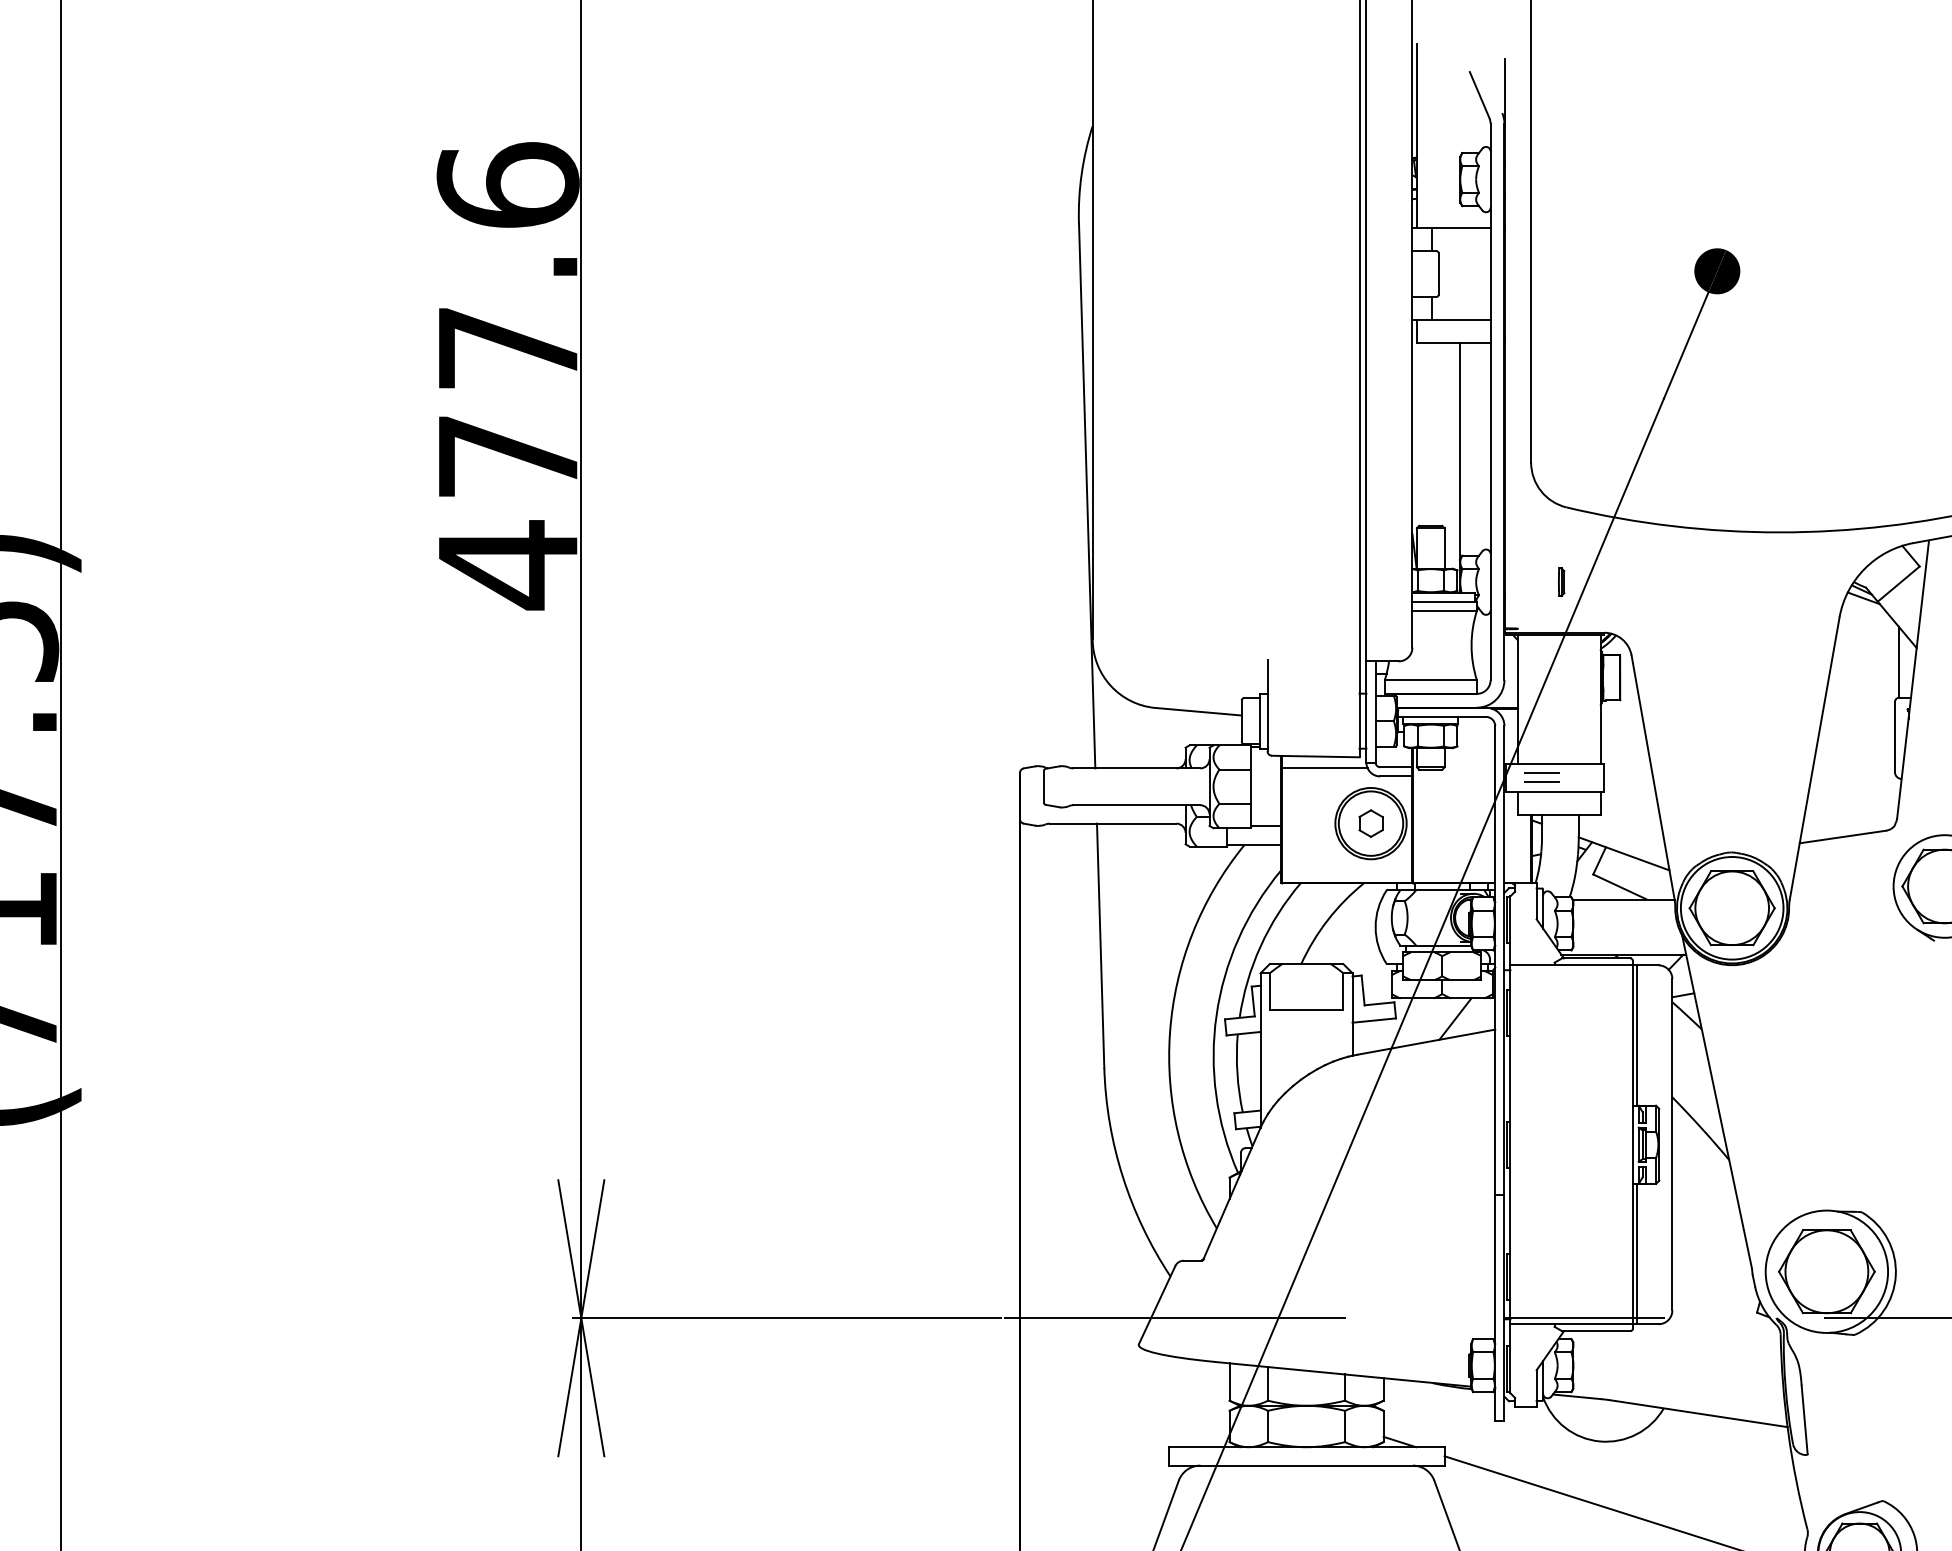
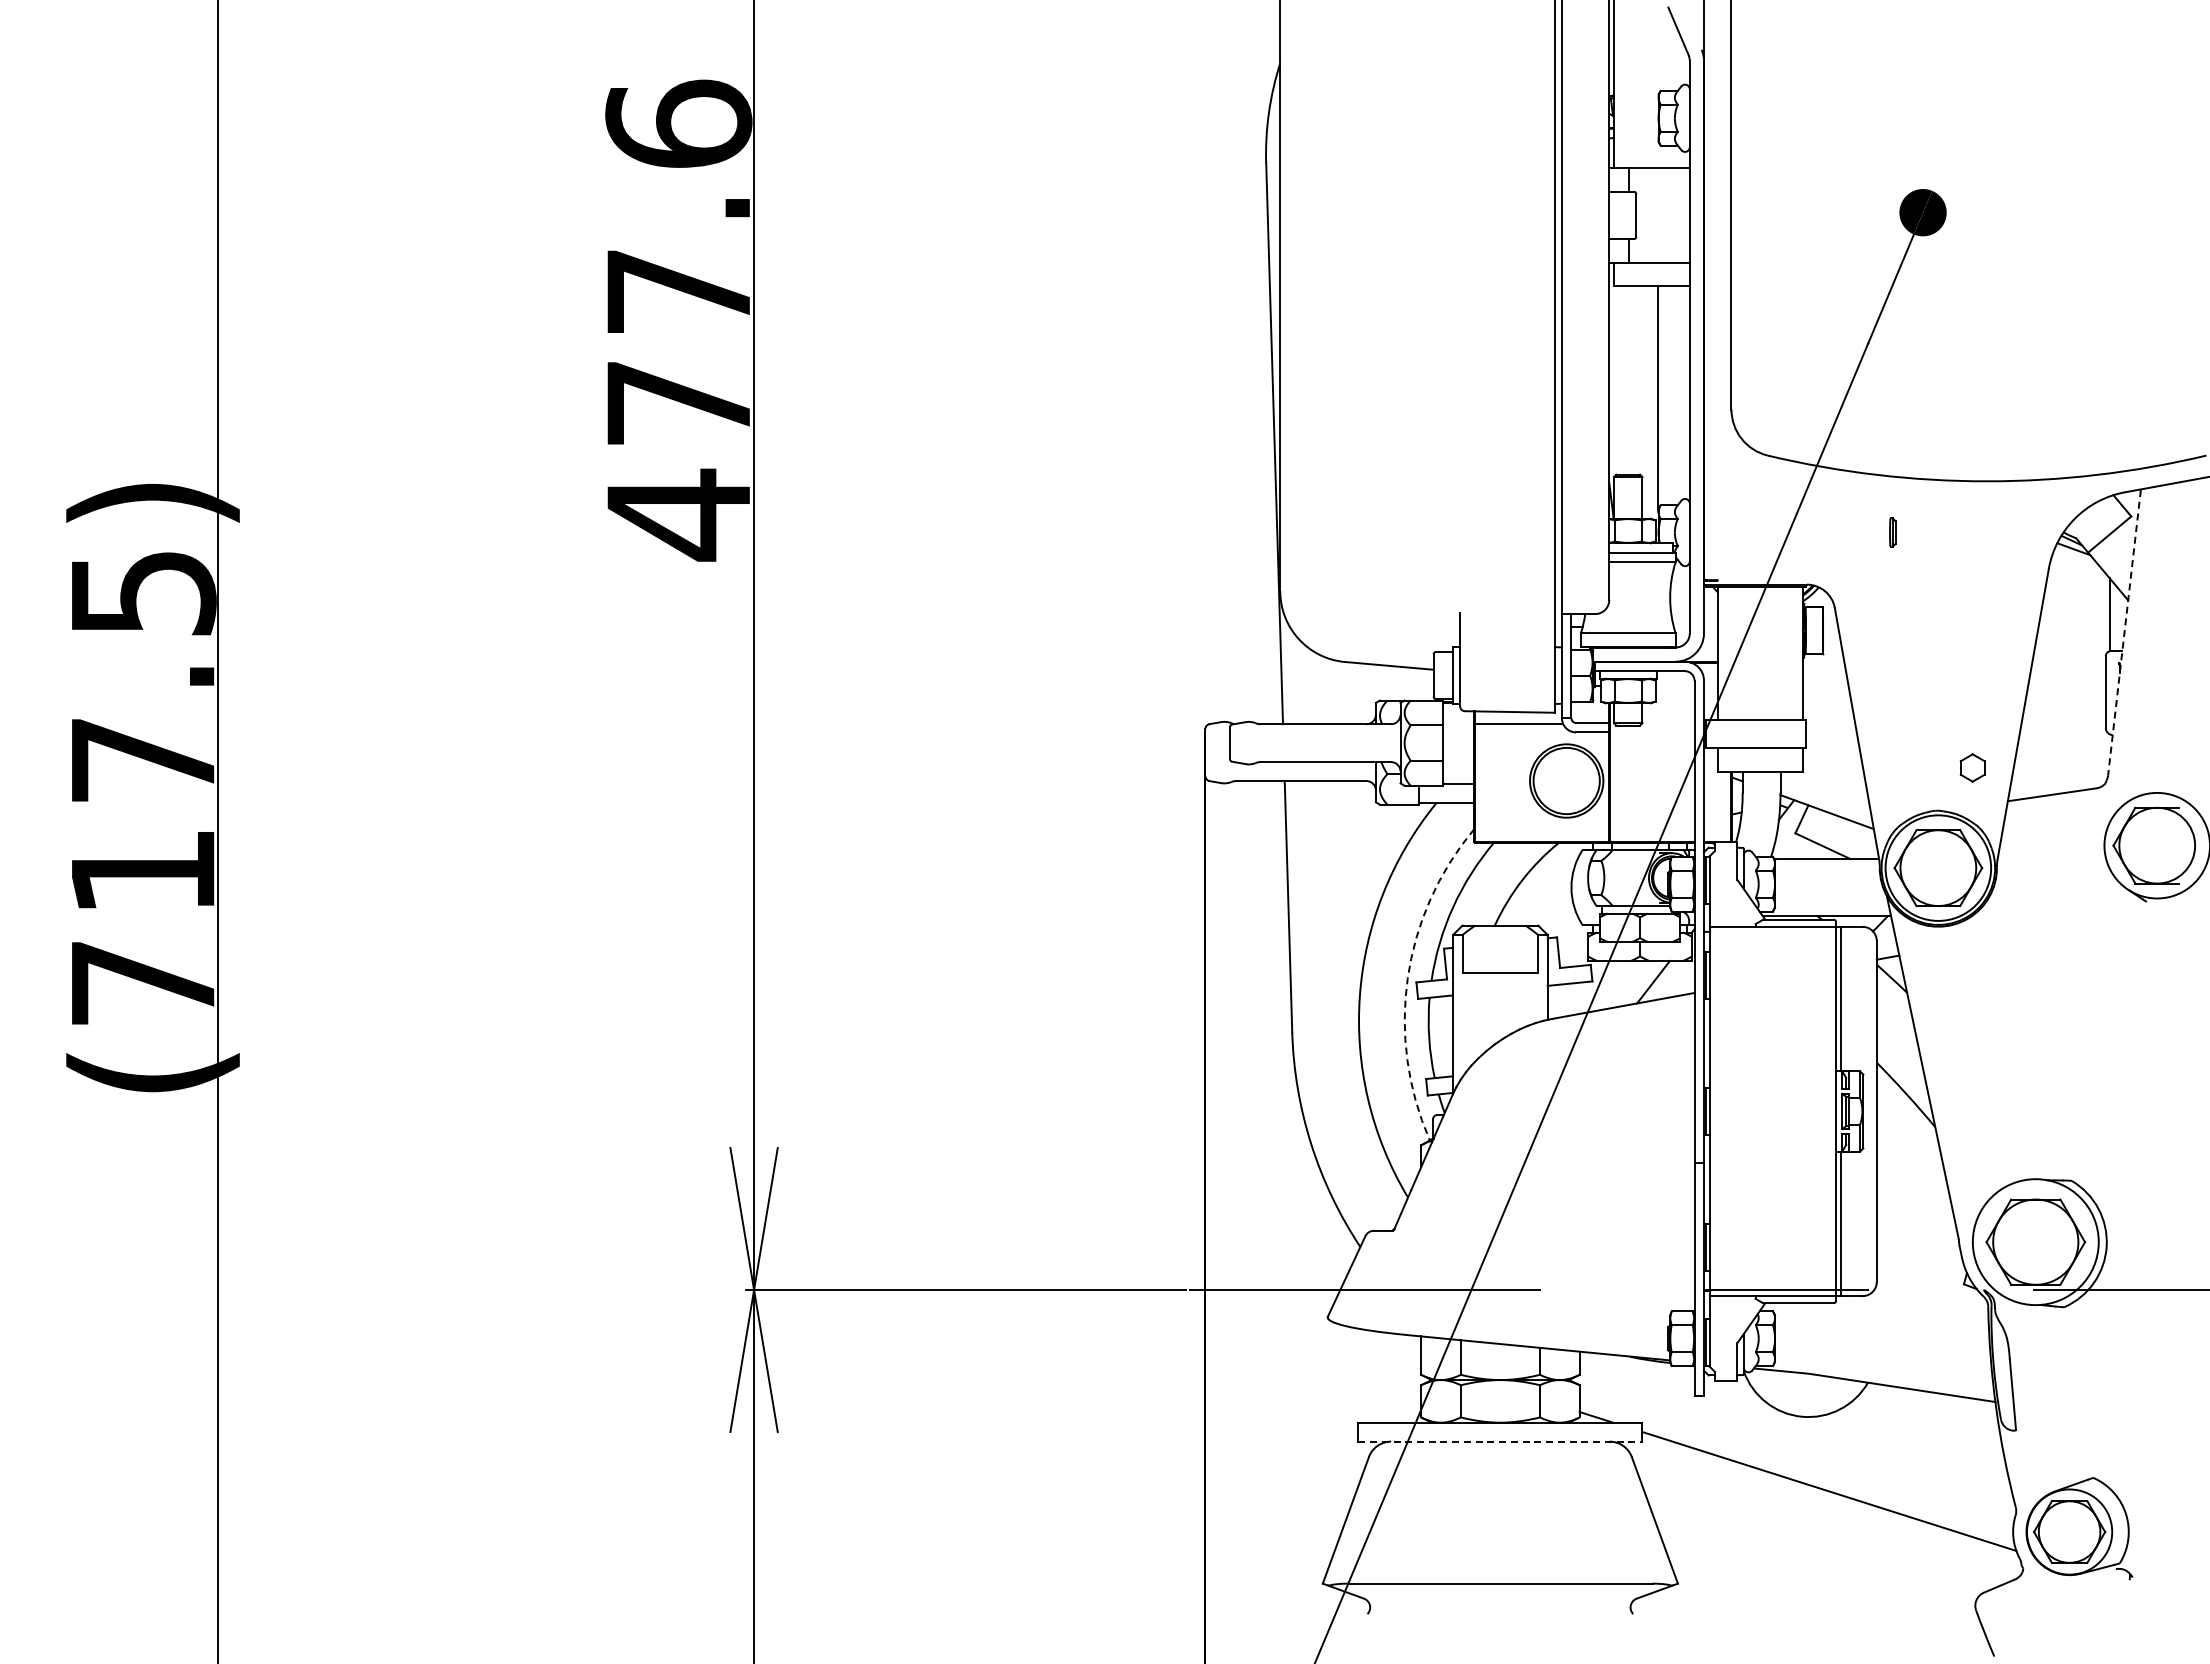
part: (1561, 582) -> (1892, 532), moved
line: (1913, 679) -> (2124, 632), solid -> dashed
line: (1541, 773) -> (1742, 729), removed
line: (1541, 782) -> (1742, 738), removed
part: (1370, 823) -> (1972, 767), moved
arc: (1216, 1015) -> (1407, 978), solid -> dashed
line: (1306, 1465) -> (1500, 1441), solid -> dashed

